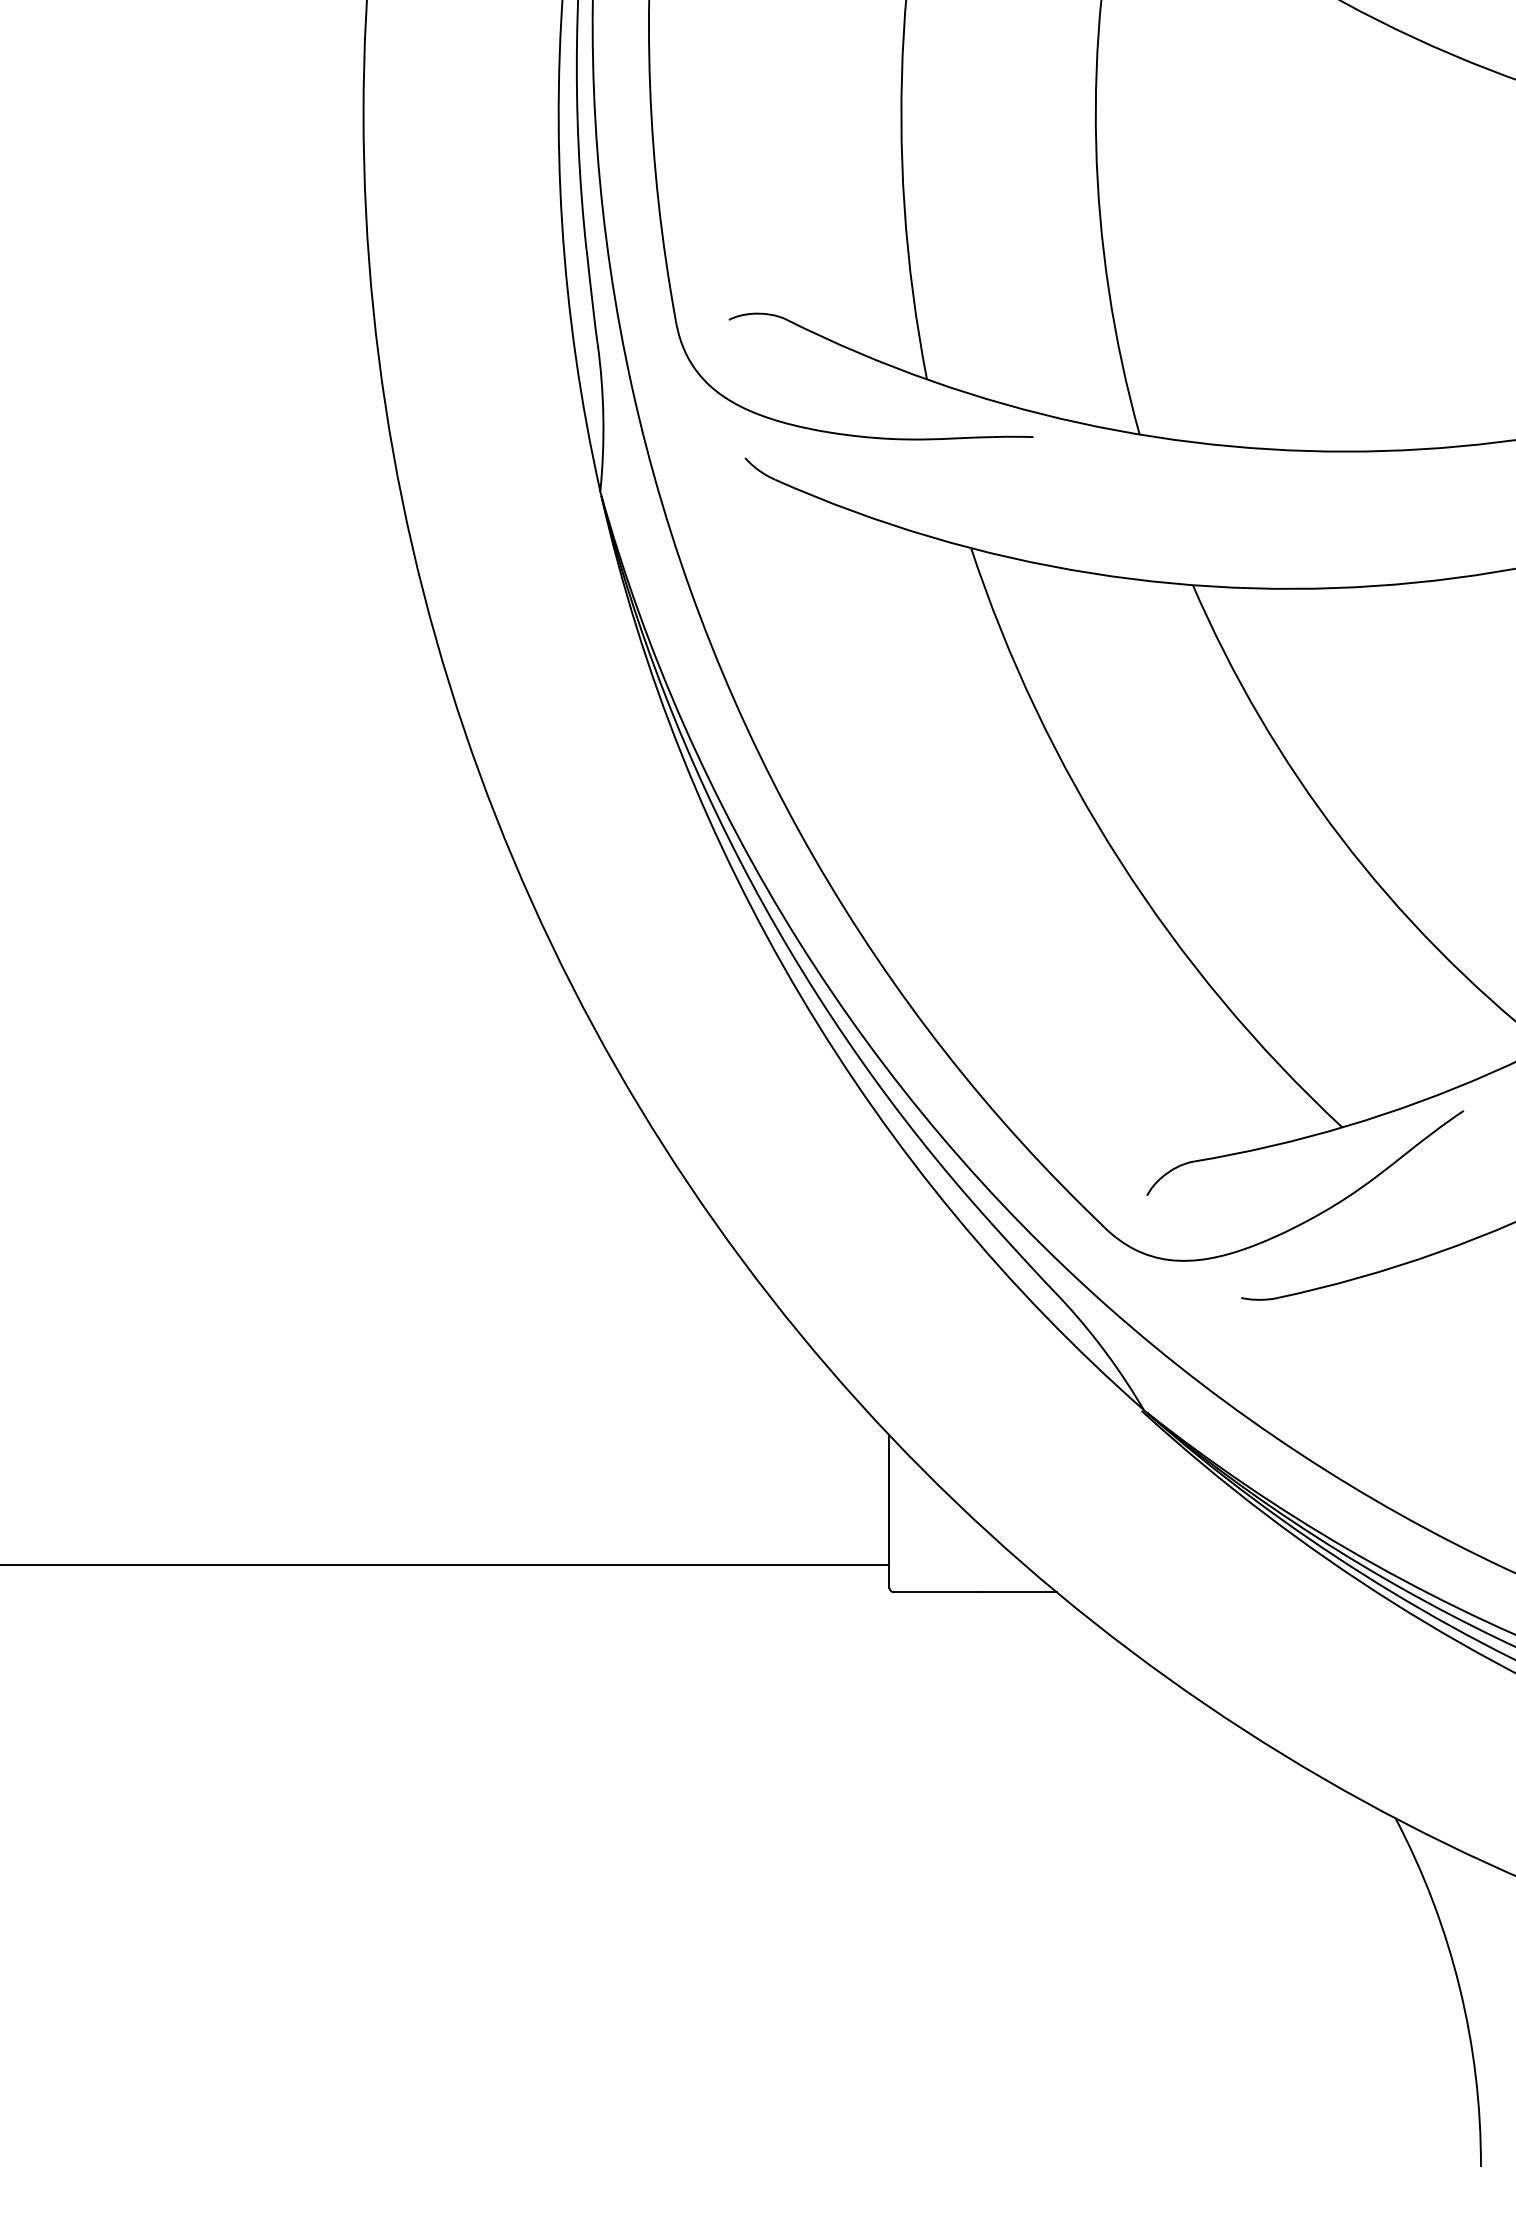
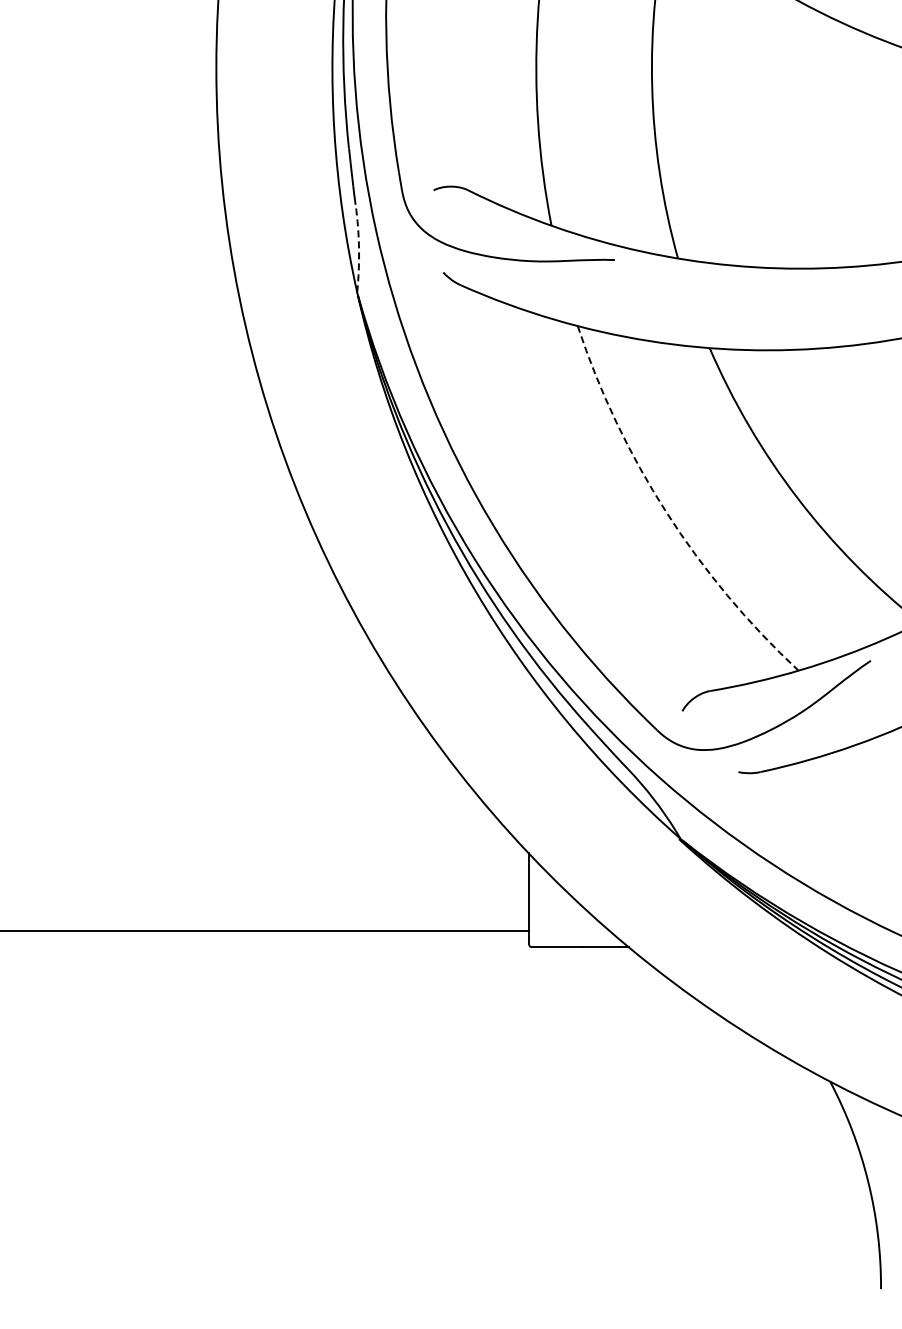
arc: (604, 417) -> (359, 248), solid -> dashed
arc: (1120, 861) -> (666, 512), solid -> dashed

